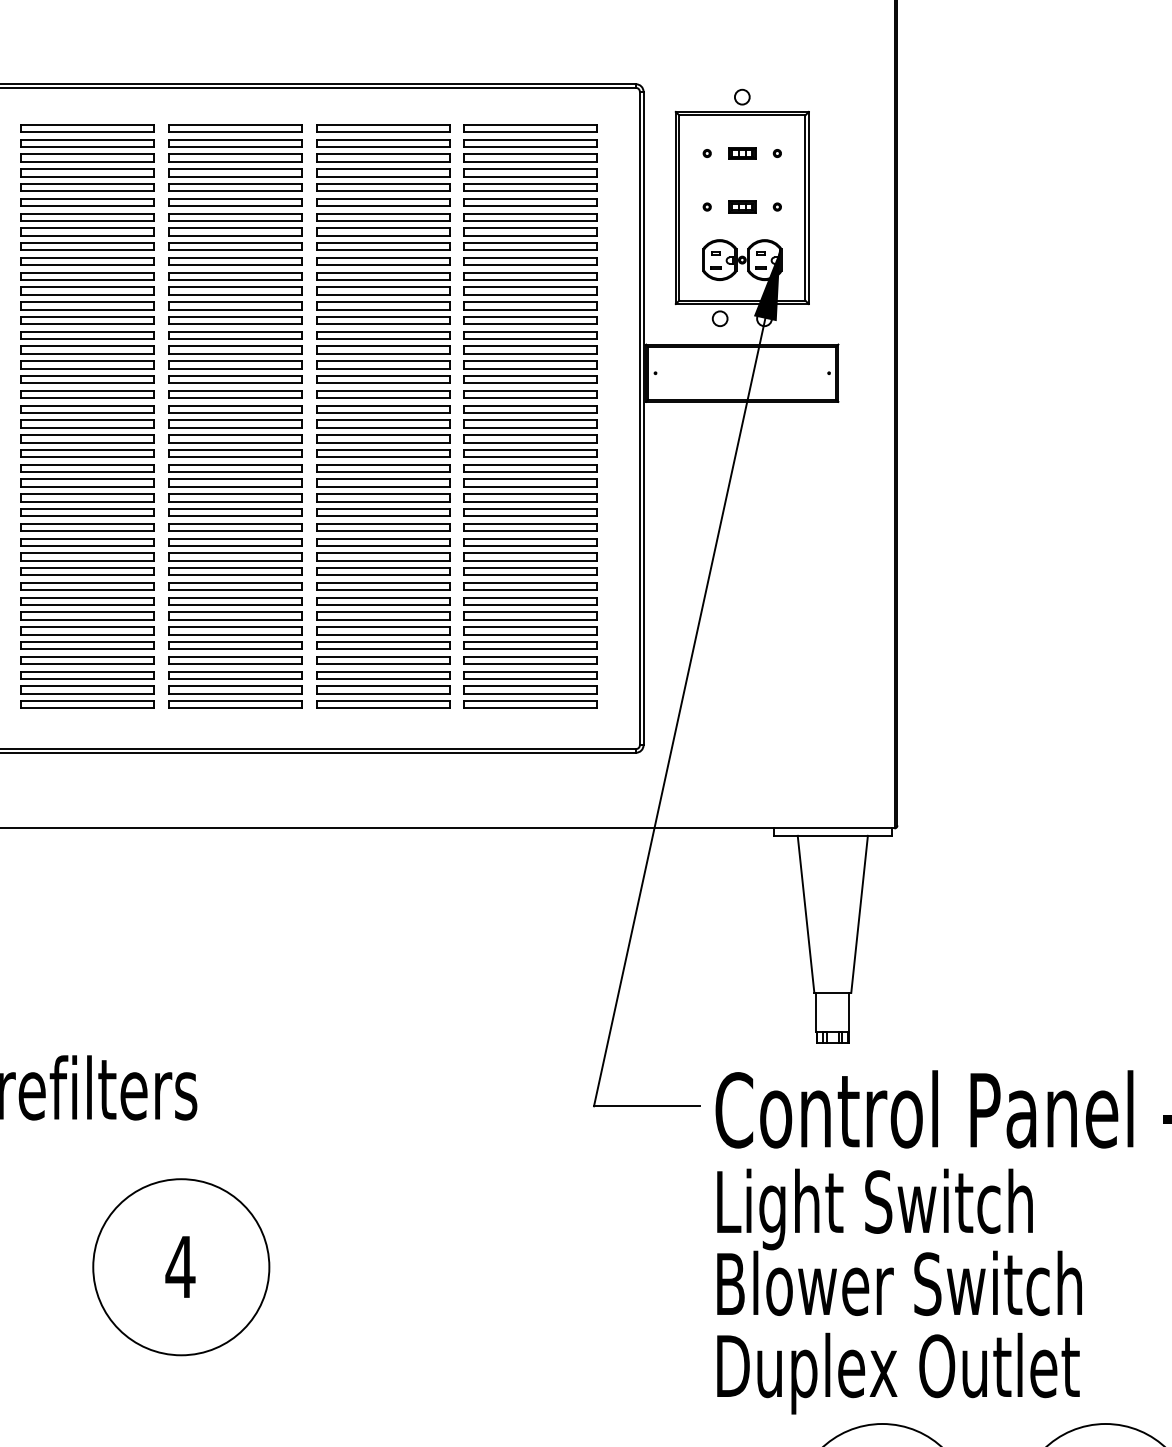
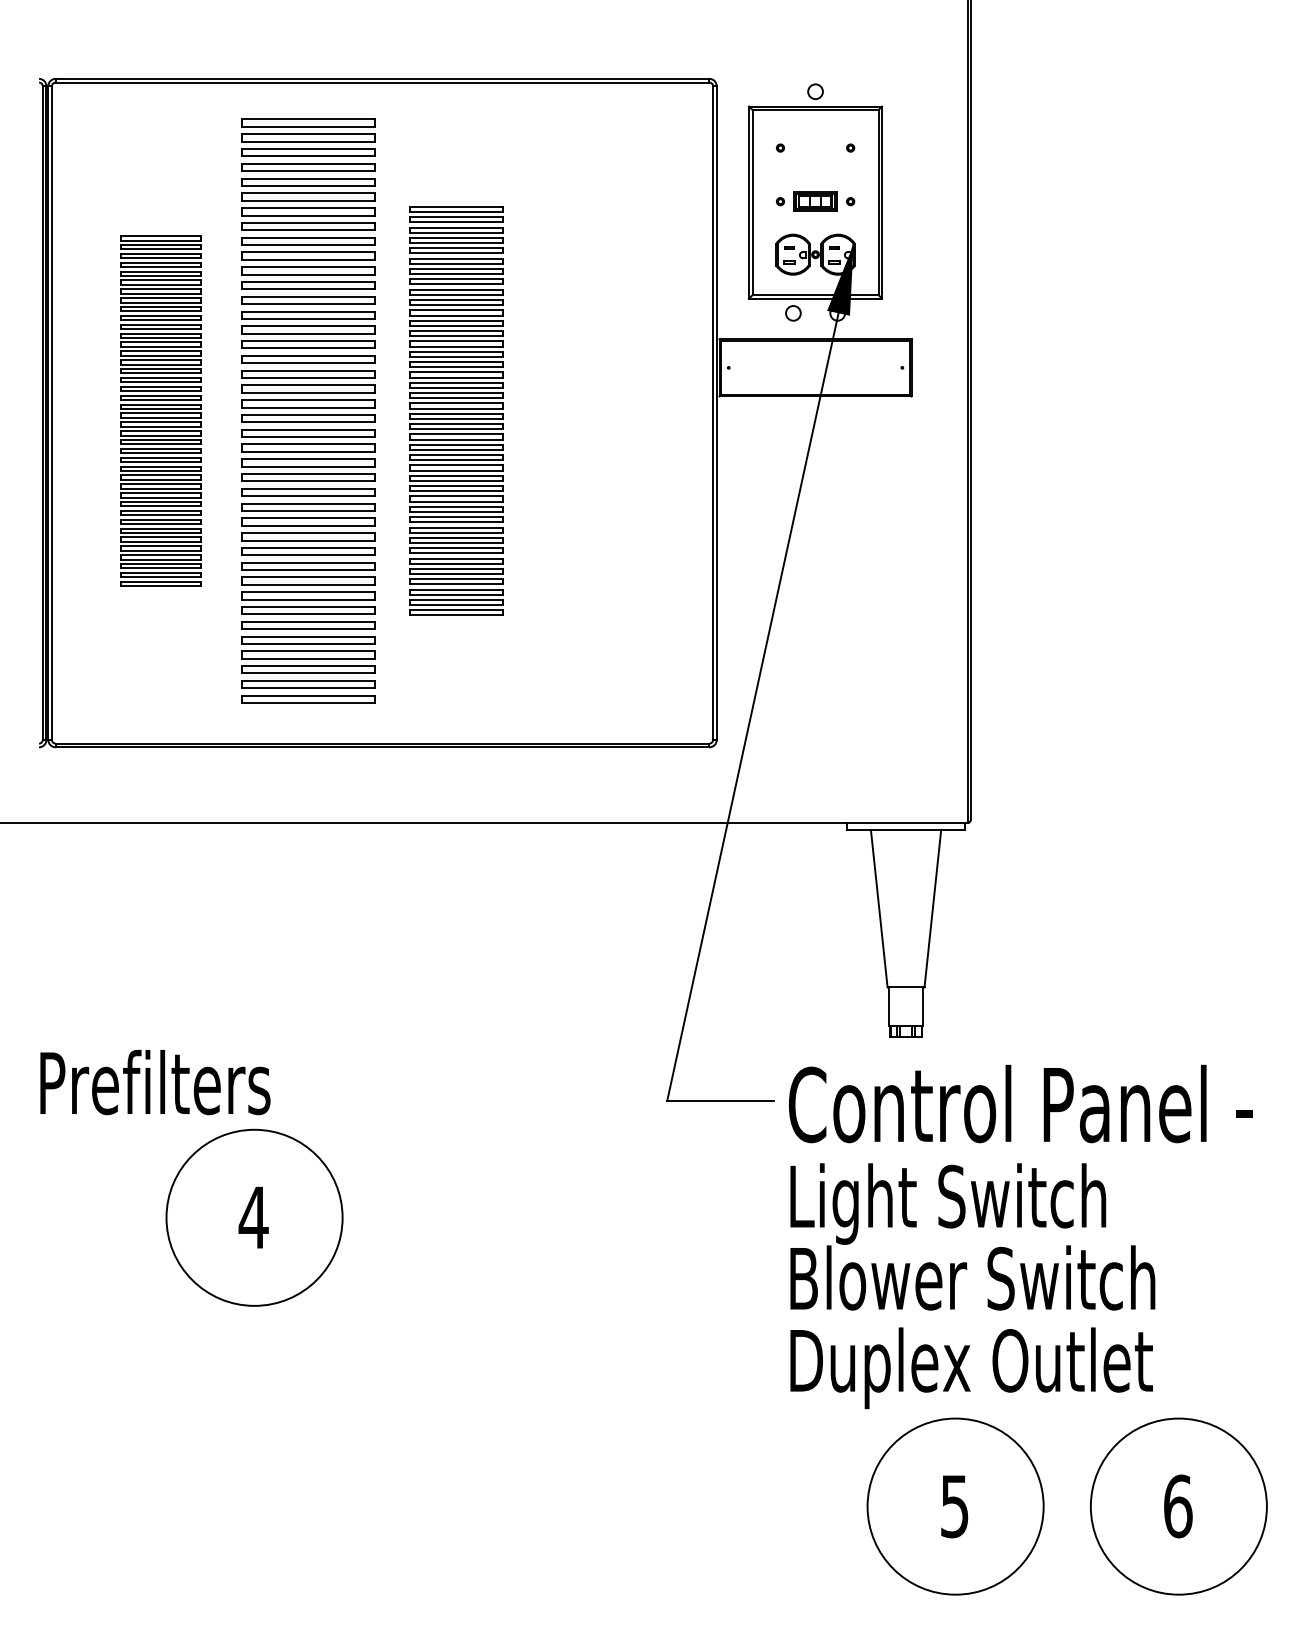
part: (742, 152) -> (815, 147), removed
part: (742, 206) -> (815, 201), size x1.6
part: (87, 415) -> (160, 410), size x0.6
part: (383, 415) -> (456, 410), size x0.7
part: (531, 415) -> (604, 410), removed
part: (181, 1266) -> (254, 1217), moved

